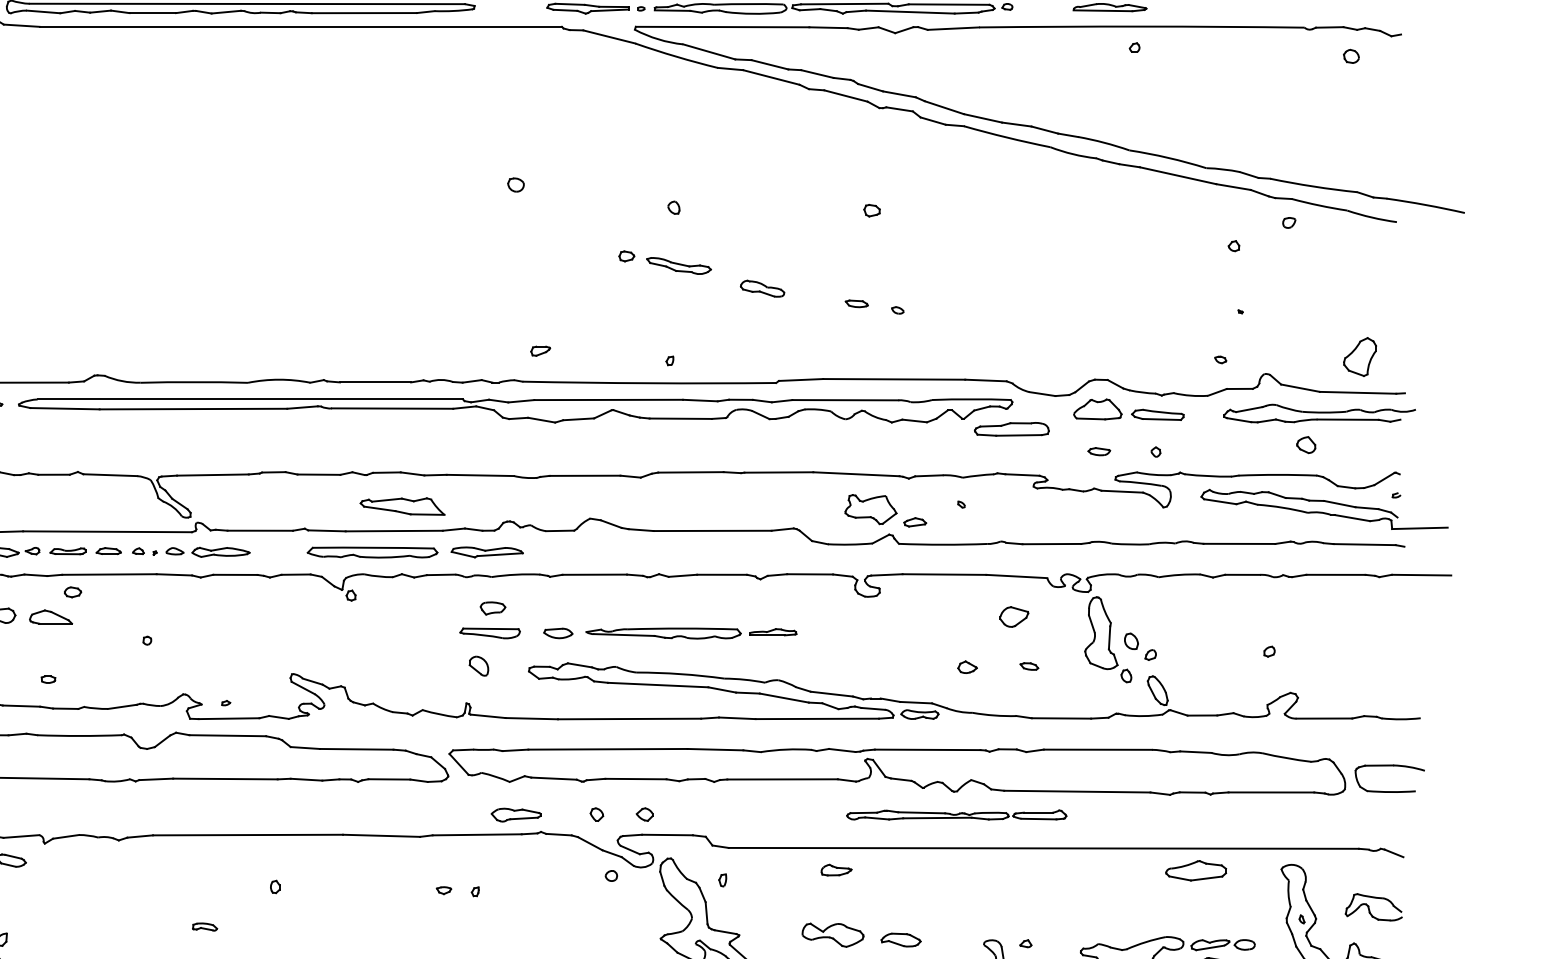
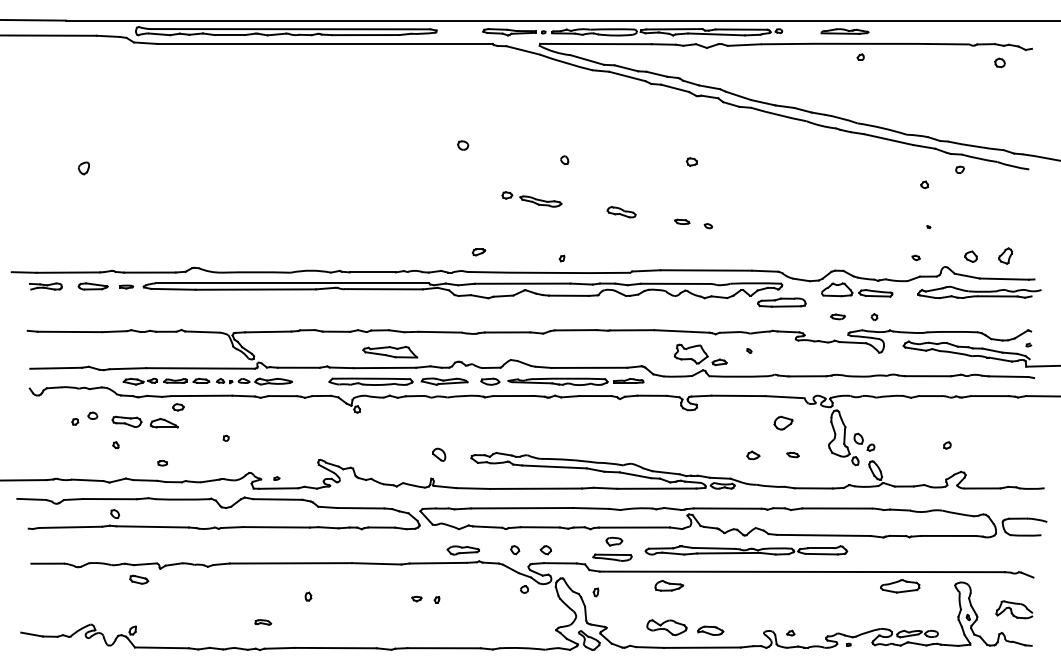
part: (664, 262) -> (531, 199), moved
part: (1359, 356) -> (1005, 255), size x0.62
part: (1305, 444) -> (970, 256), moved
part: (490, 619) -> (612, 548), moved
part: (670, 633) -> (562, 381), moved
part: (956, 815) -> (746, 550), size x1.43
part: (835, 869) -> (668, 585), size x1.43

